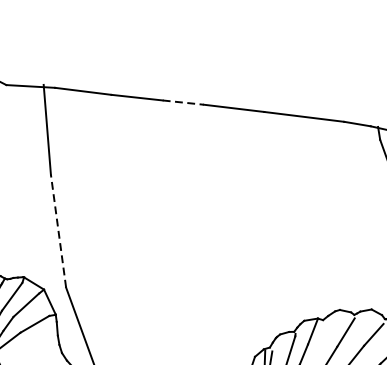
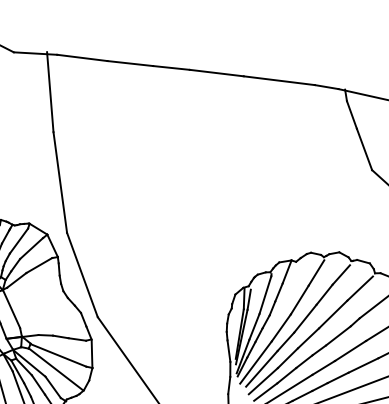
line: (183, 103) -> (171, 68), dashed -> solid
line: (58, 231) -> (60, 182), dashed -> solid

